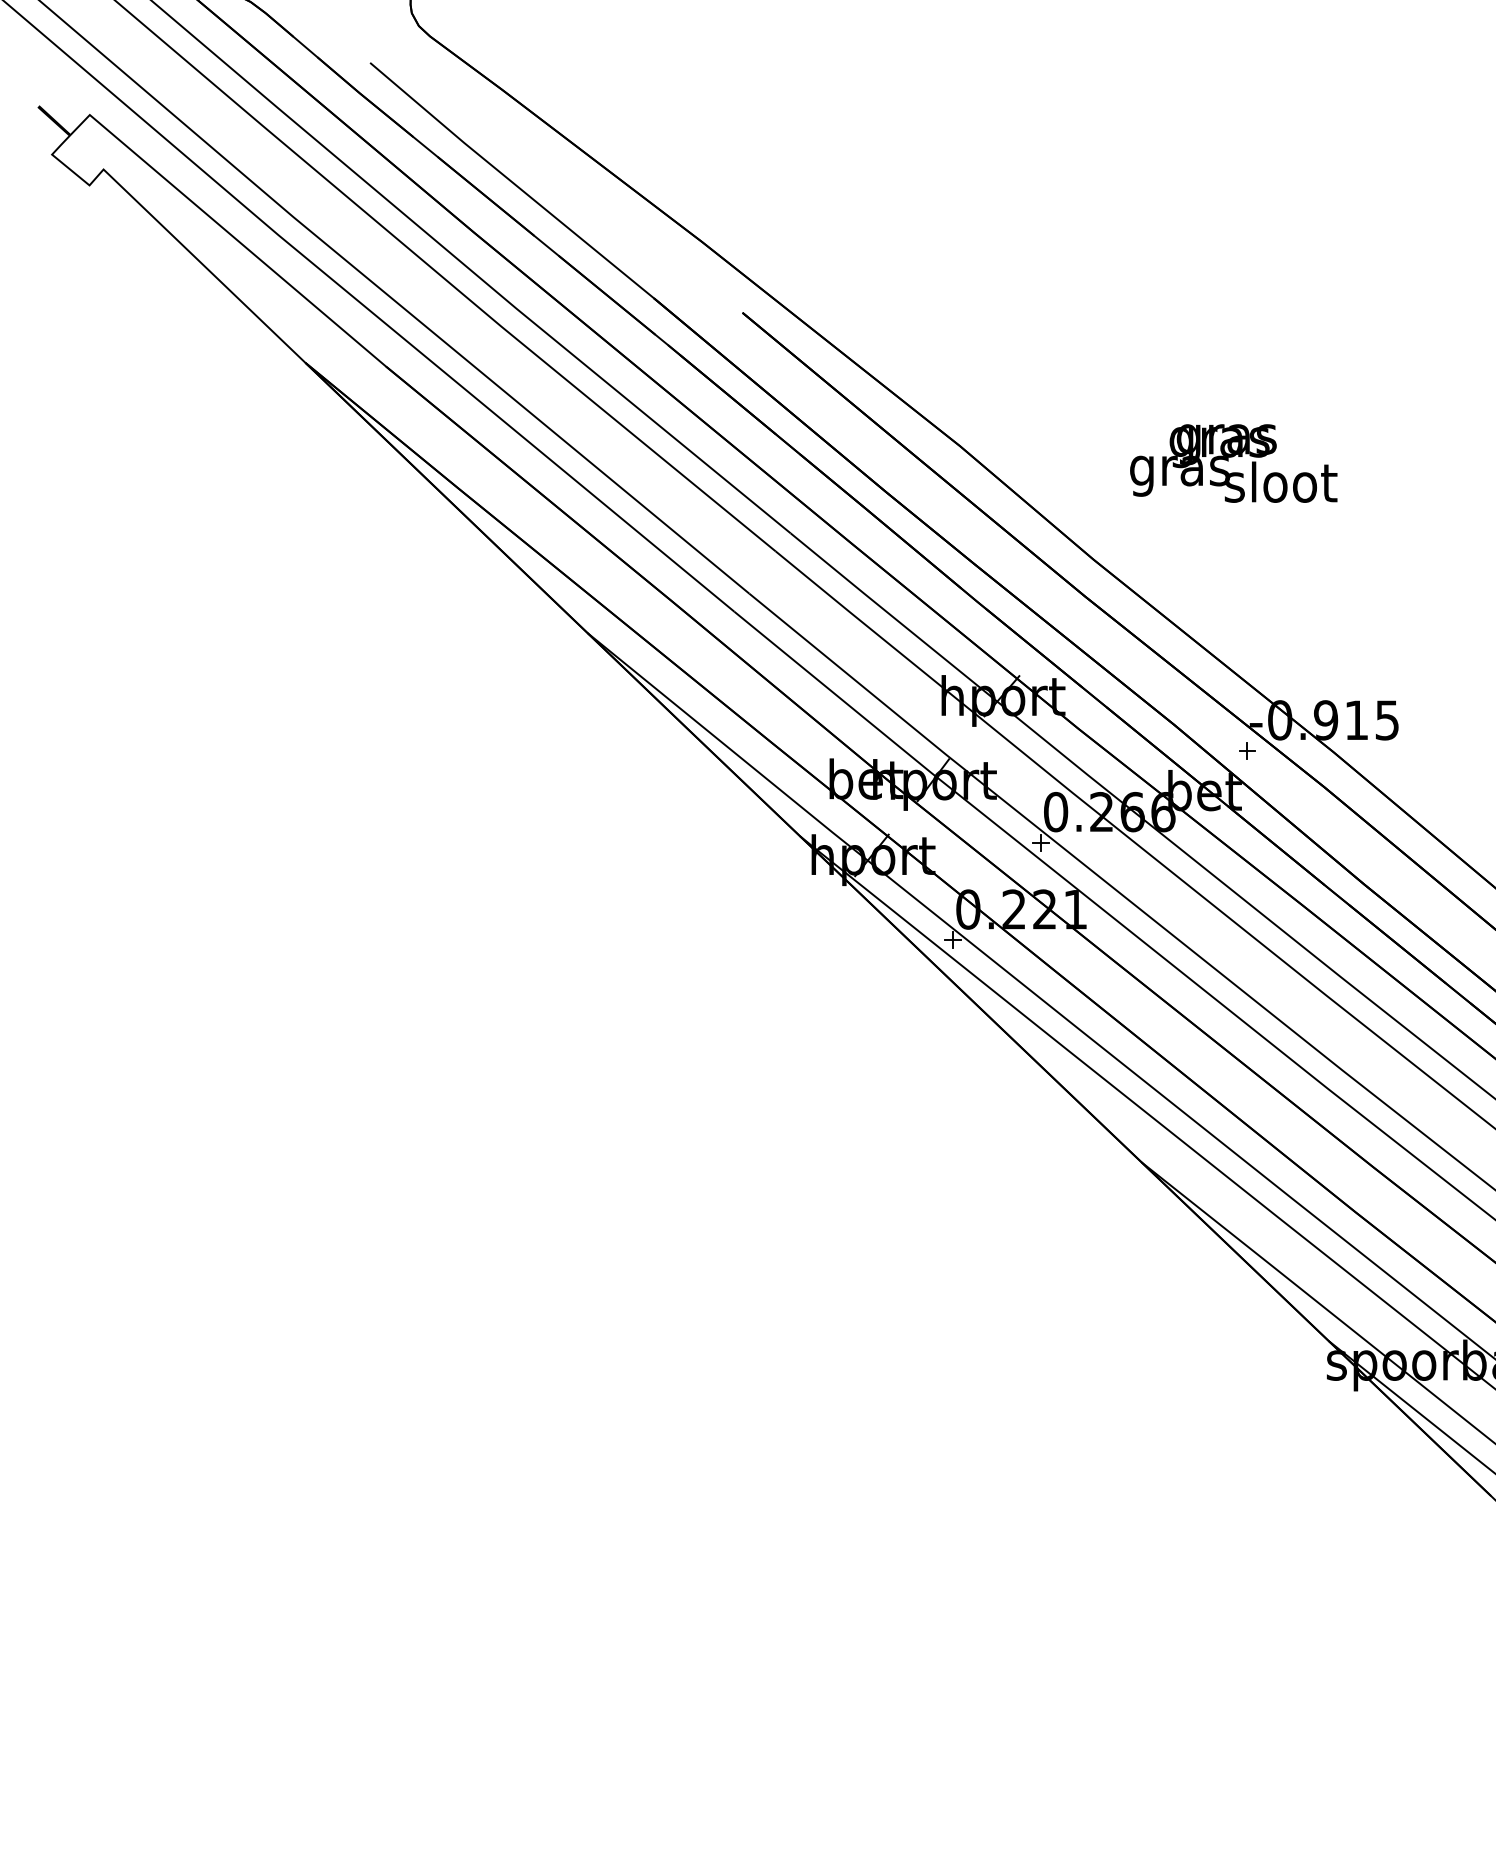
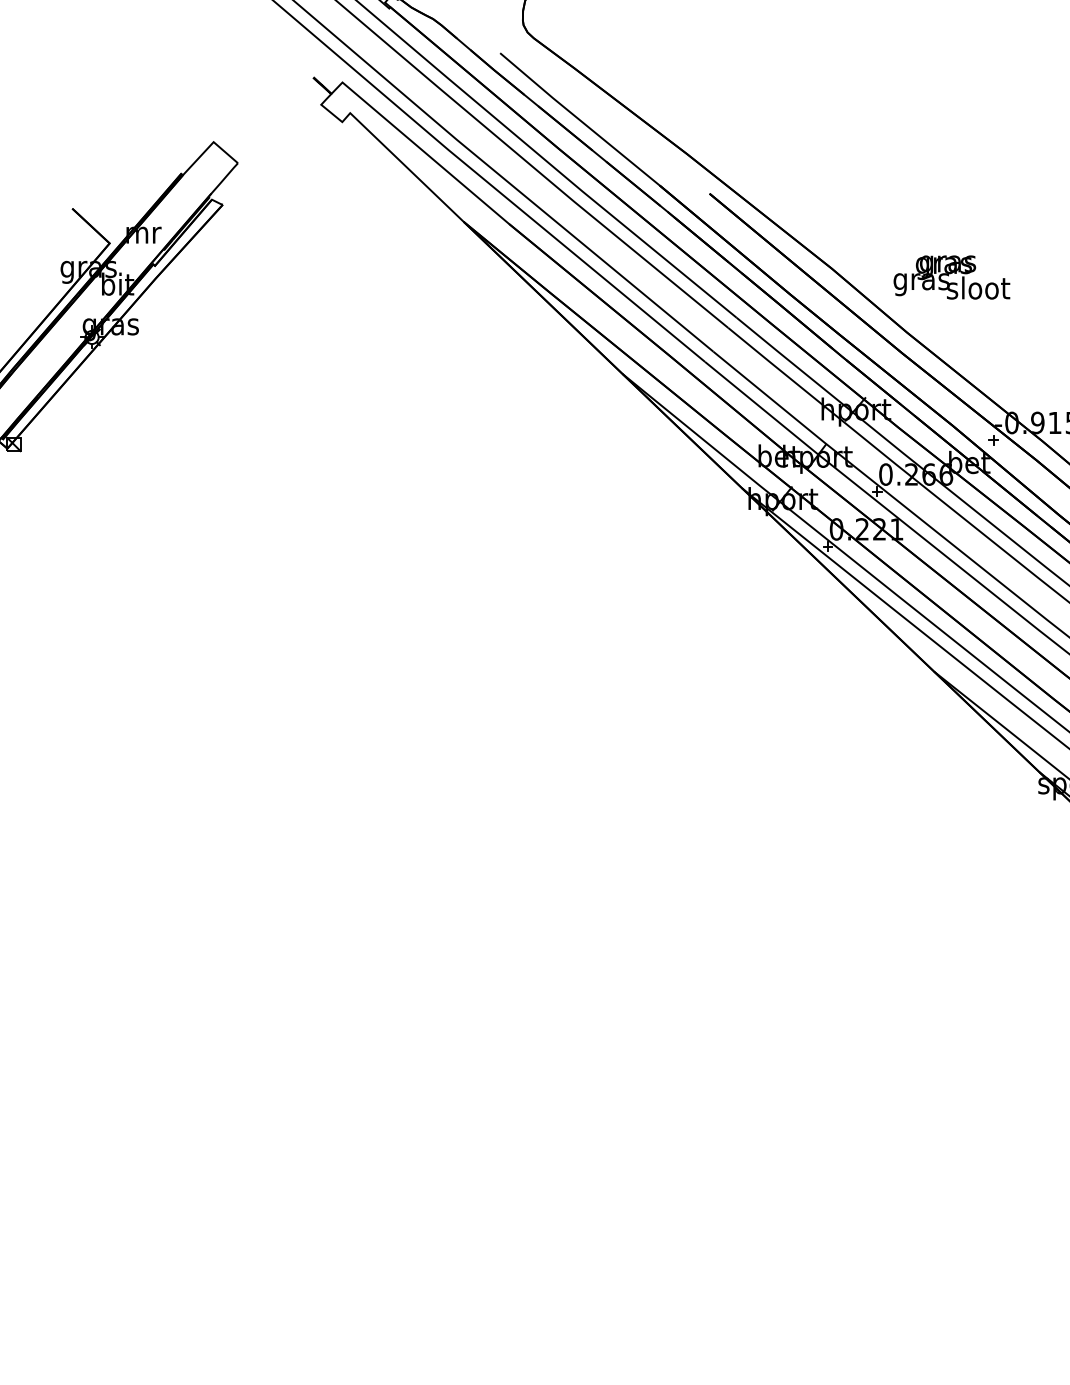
text: (1233, 463) -> (951, 277), moved

